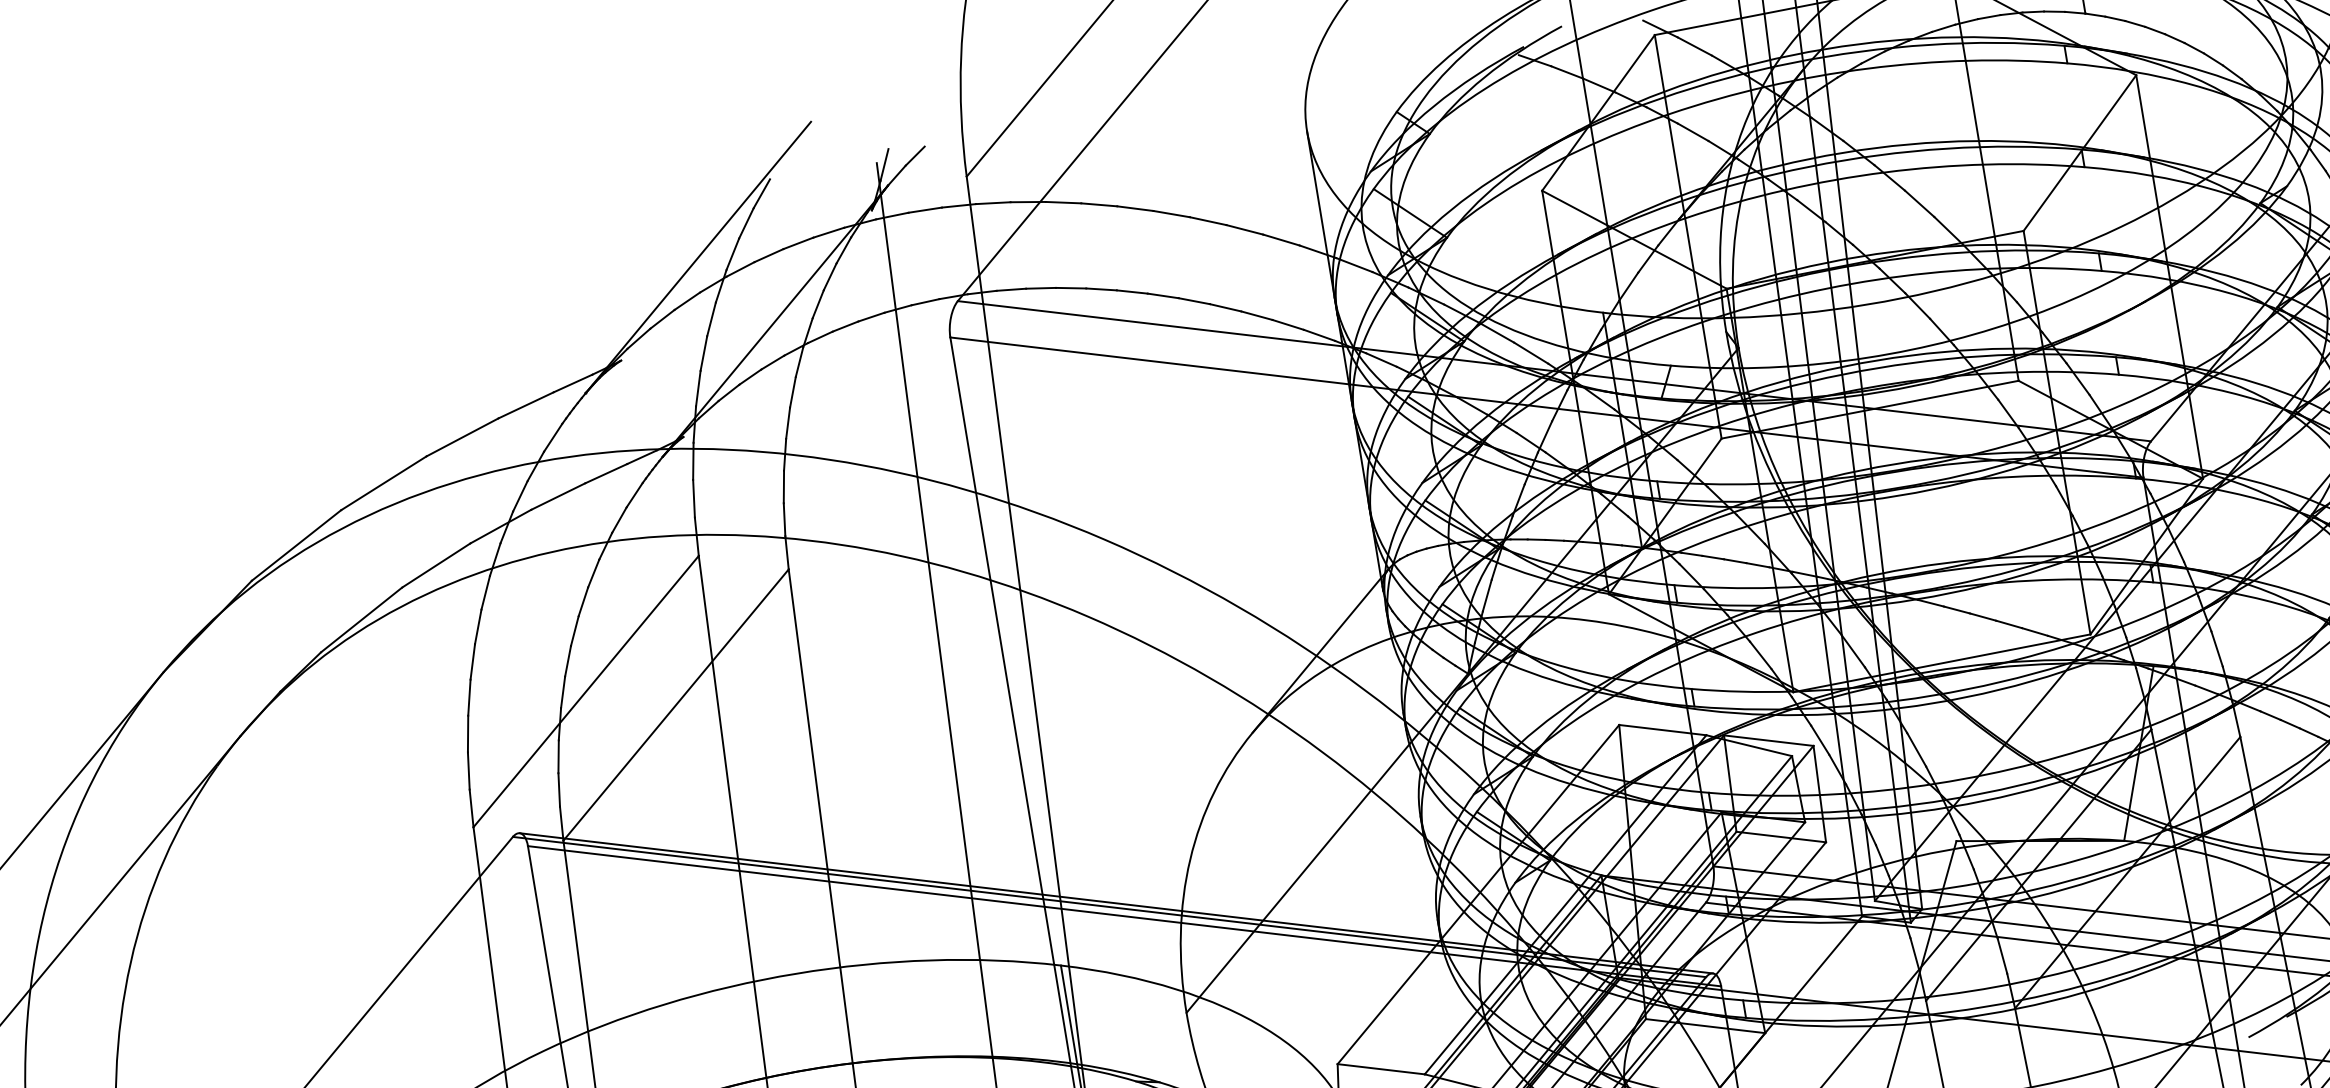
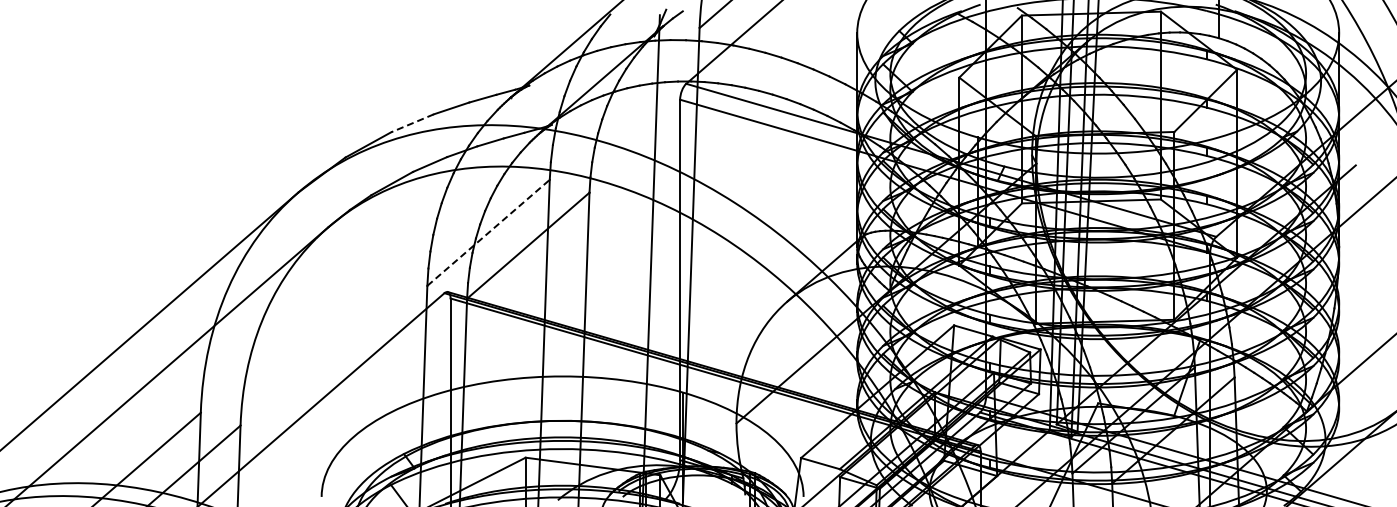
line: (383, 483) -> (412, 123), solid -> dashed
line: (585, 690) -> (488, 232), solid -> dashed

